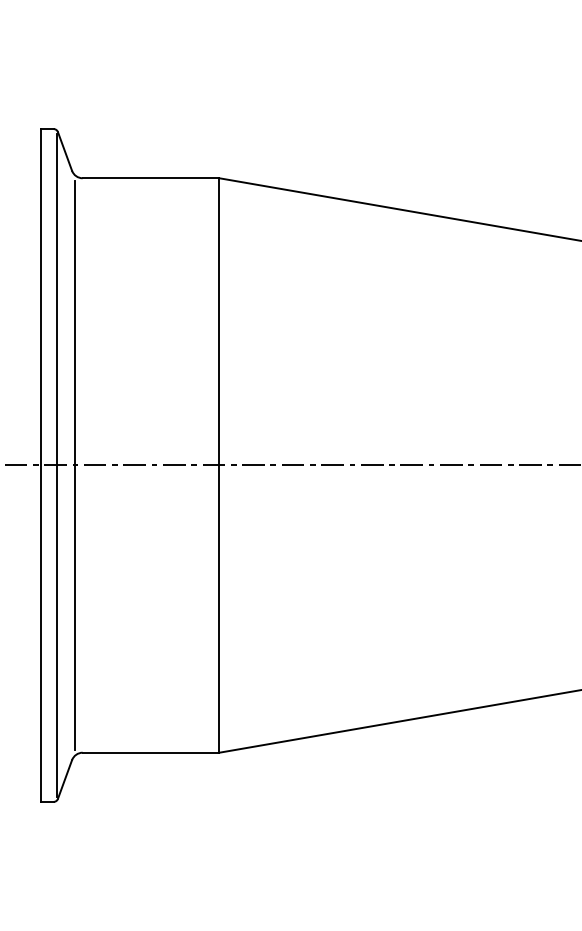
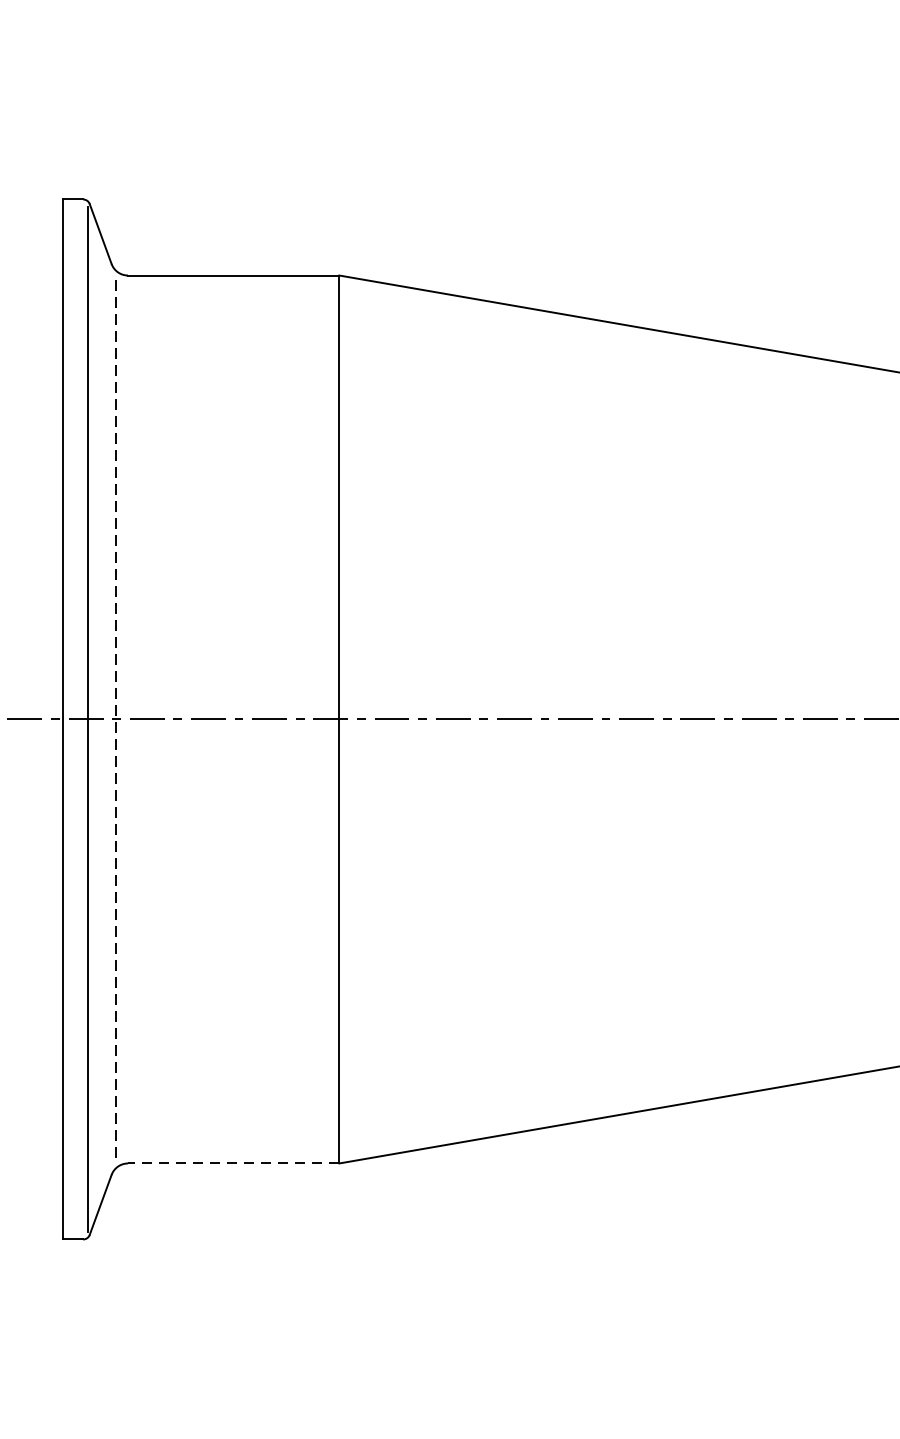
line: (74, 465) -> (115, 719), solid -> dashed
line: (150, 752) -> (232, 1163), solid -> dashed

